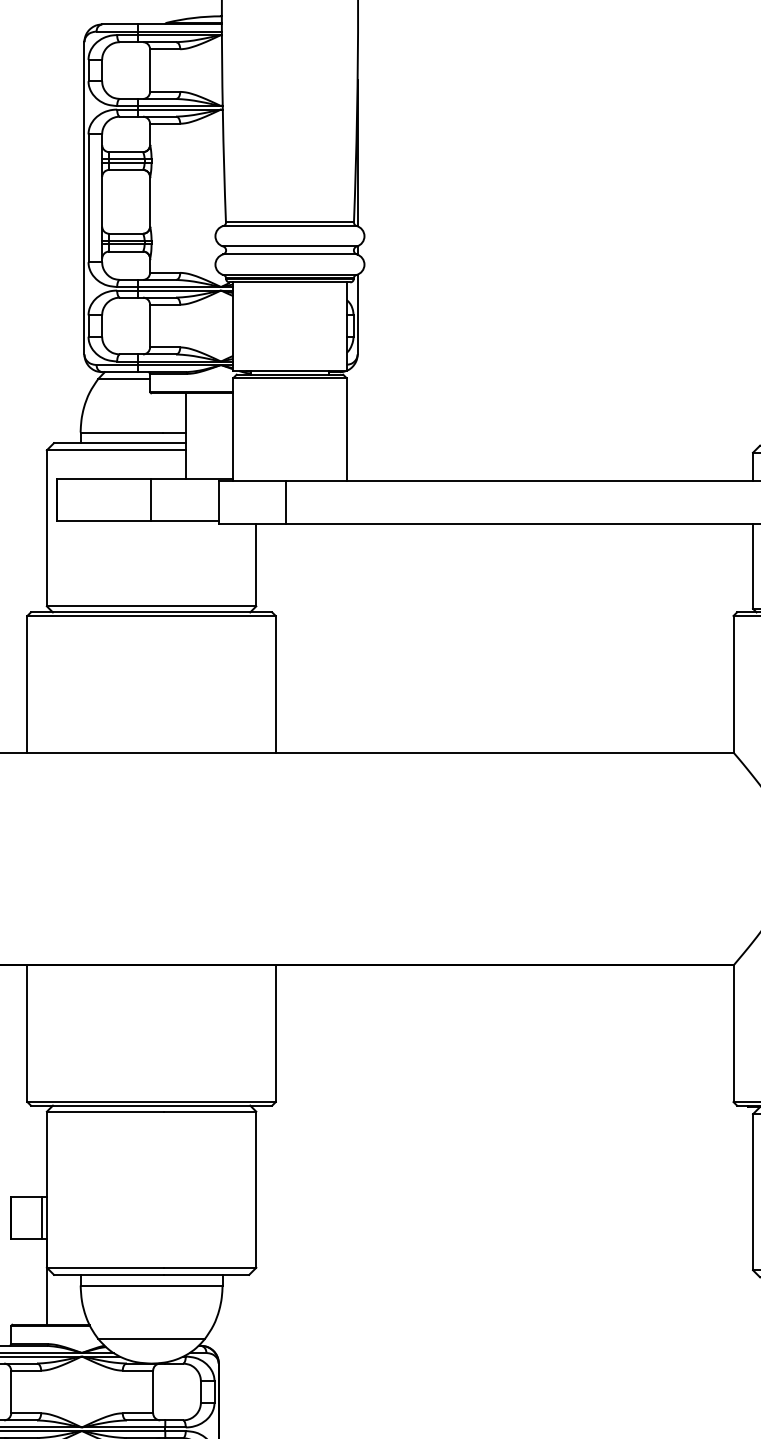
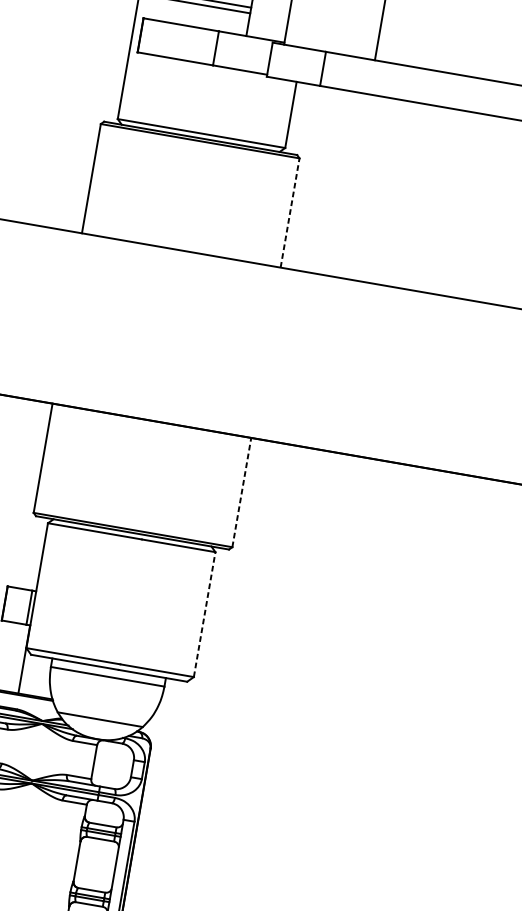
line: (275, 683) -> (289, 212), solid -> dashed
line: (275, 1033) -> (241, 492), solid -> dashed
line: (256, 1189) -> (204, 614), solid -> dashed

